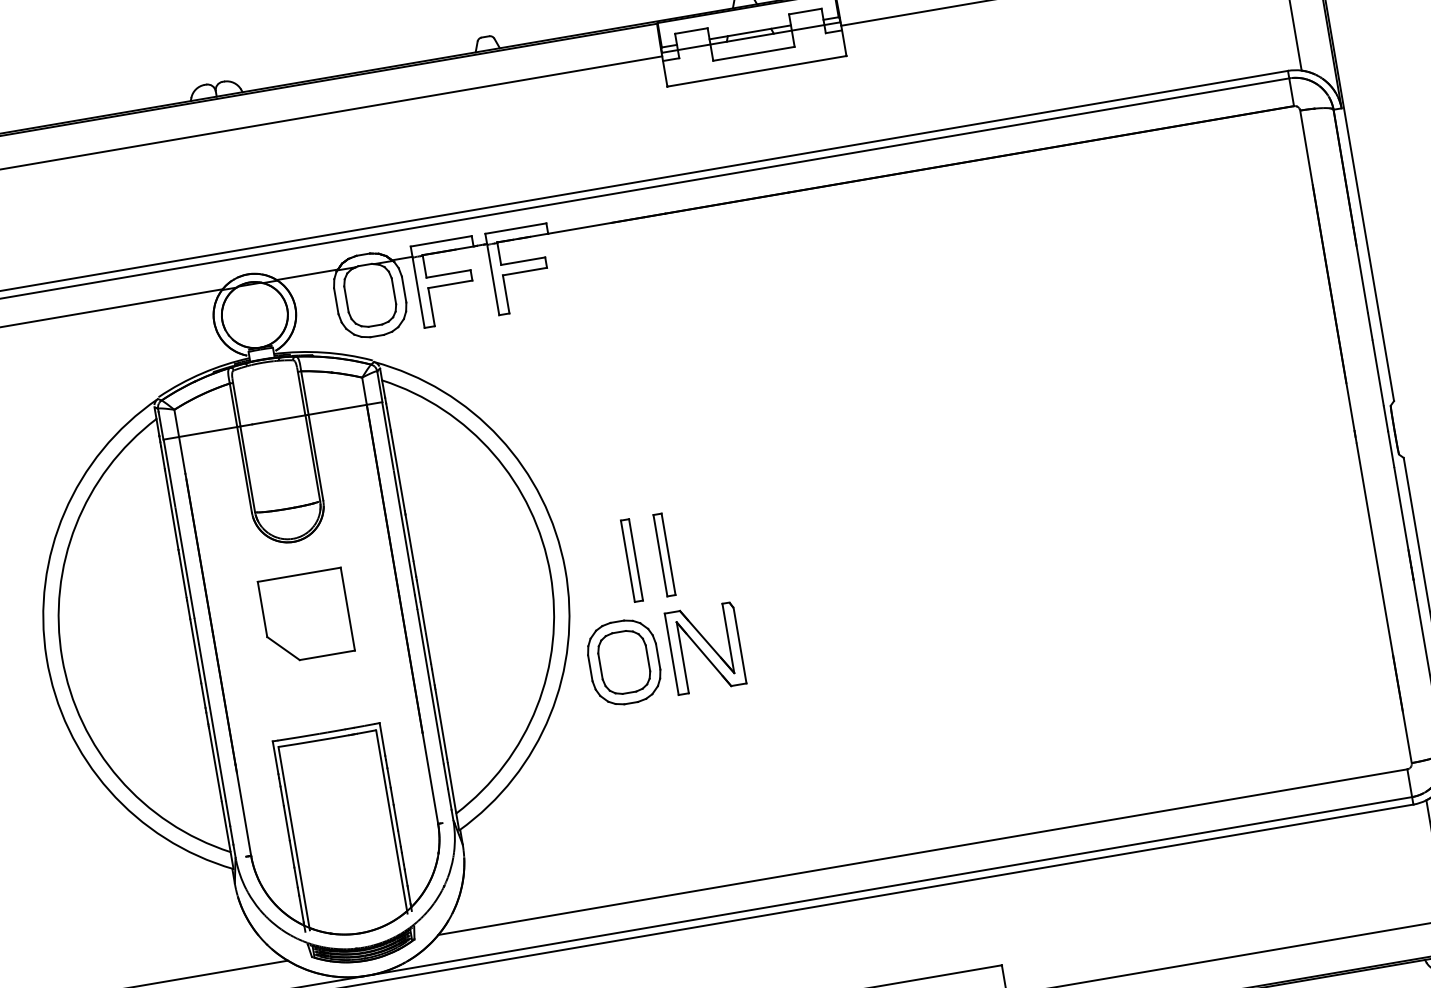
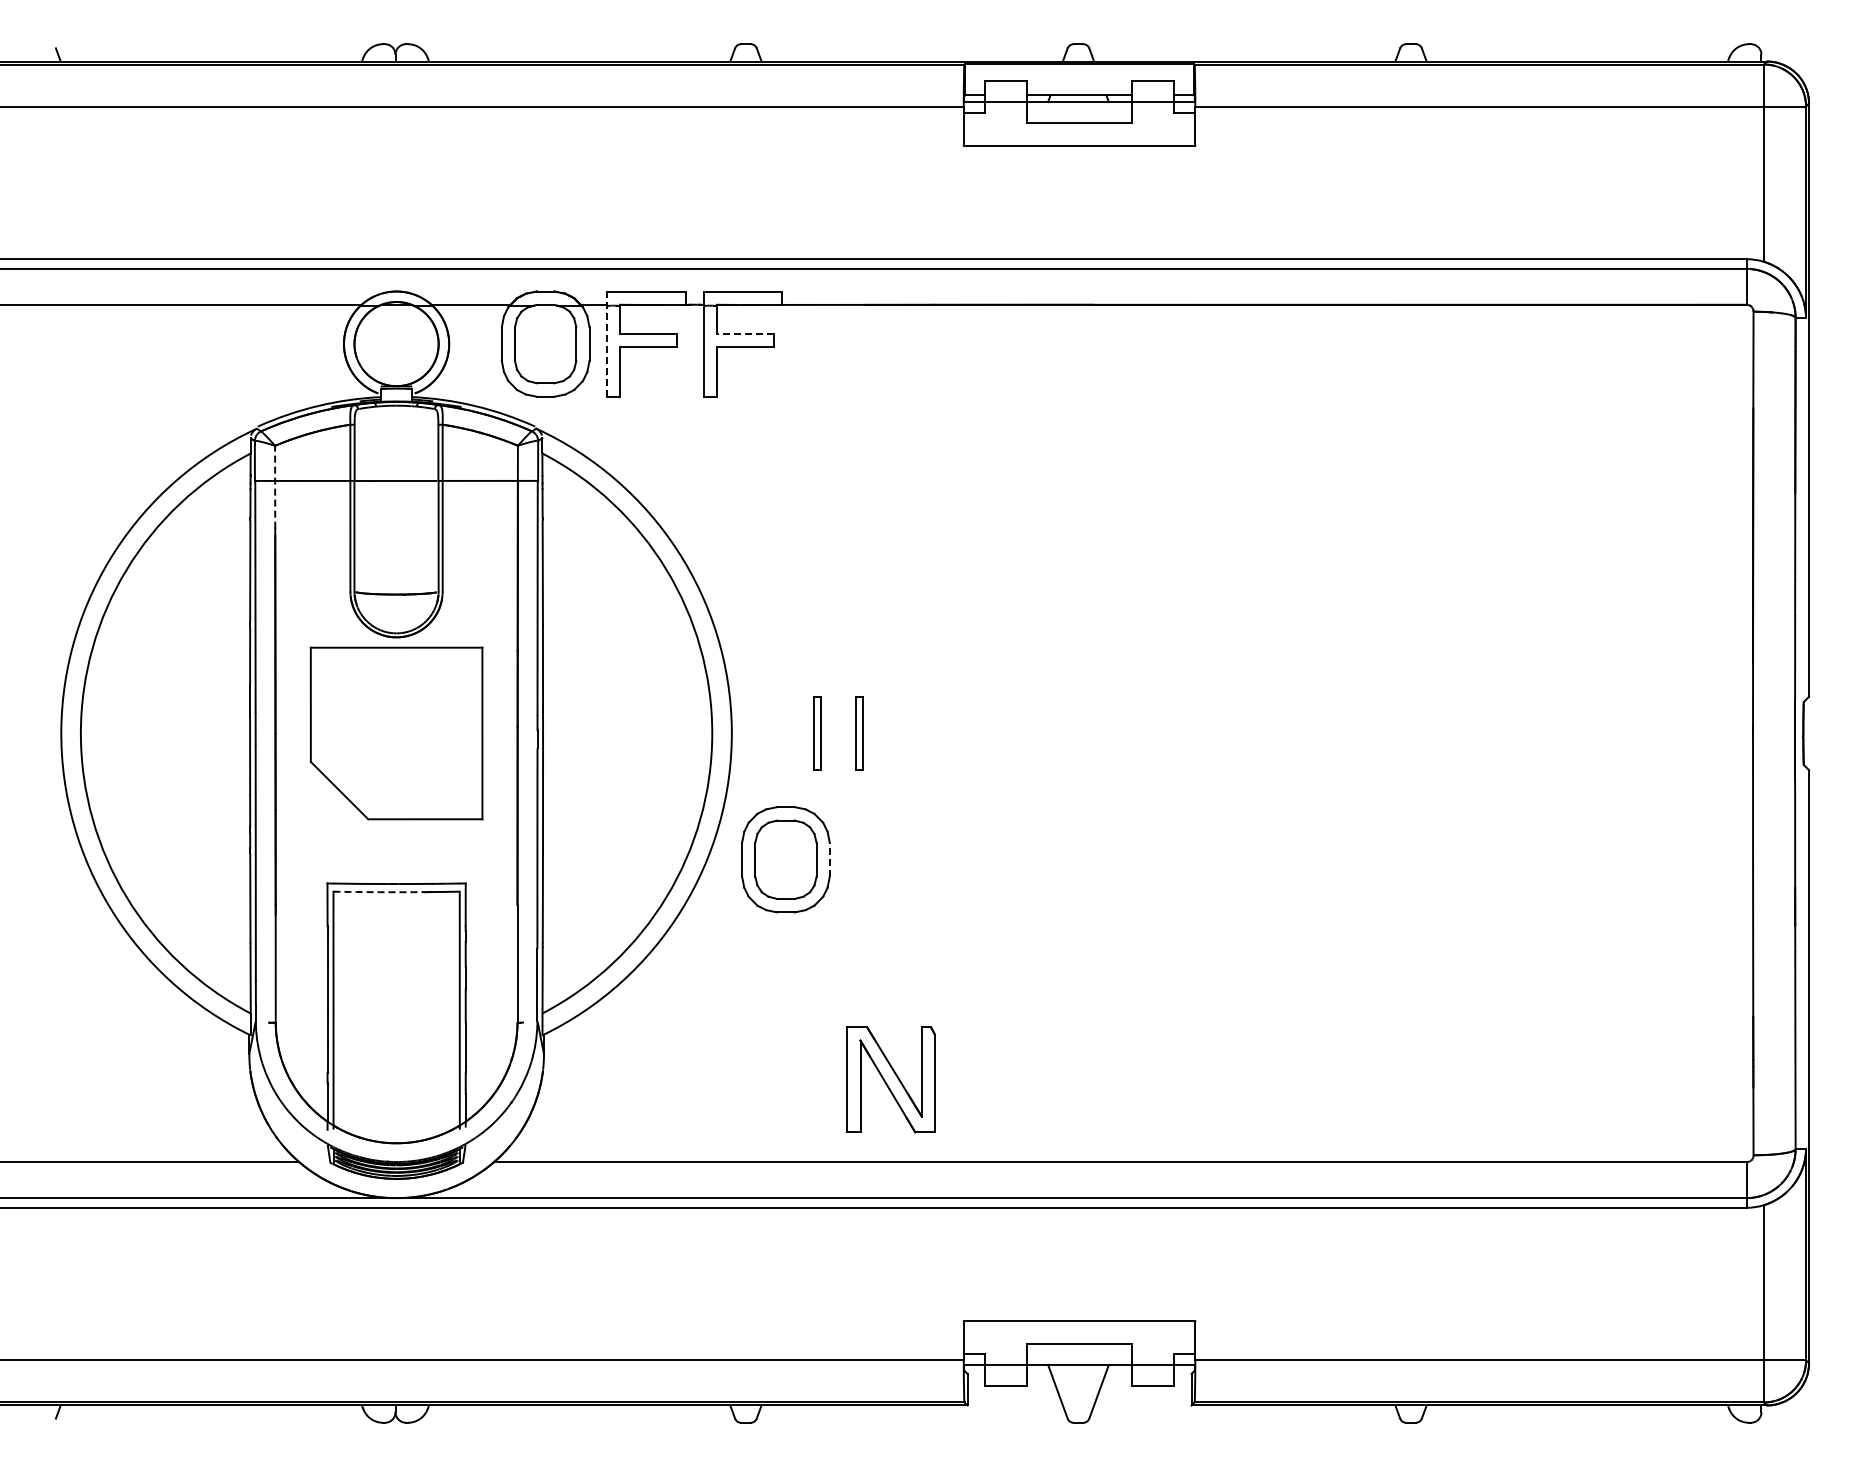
line: (522, 261) -> (744, 334), solid -> dashed
line: (418, 287) -> (607, 344), solid -> dashed
line: (180, 441) -> (275, 486), solid -> dashed
part: (664, 555) -> (859, 733), size x0.7
part: (631, 560) -> (817, 733), size x0.7
part: (306, 616) -> (396, 733), size x1.6
part: (705, 648) -> (890, 1079), moved
line: (657, 656) -> (829, 859), solid -> dashed
arc: (314, 741) -> (379, 892), solid -> dashed

